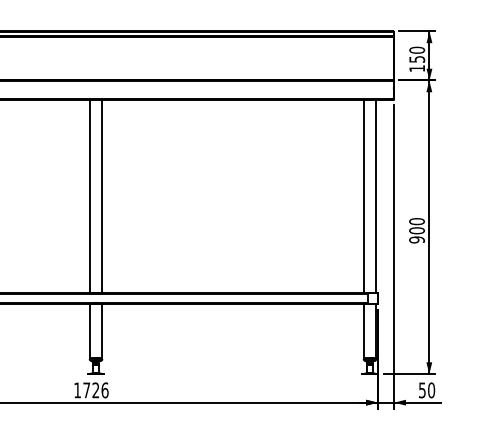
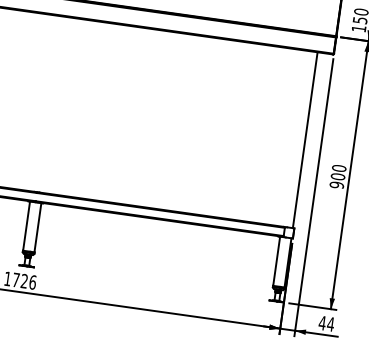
line: (89, 196) -> (43, 103), removed
line: (102, 196) -> (55, 105), removed
line: (363, 196) -> (293, 138), removed
text: (426, 390) -> (326, 323), 50 -> 44

